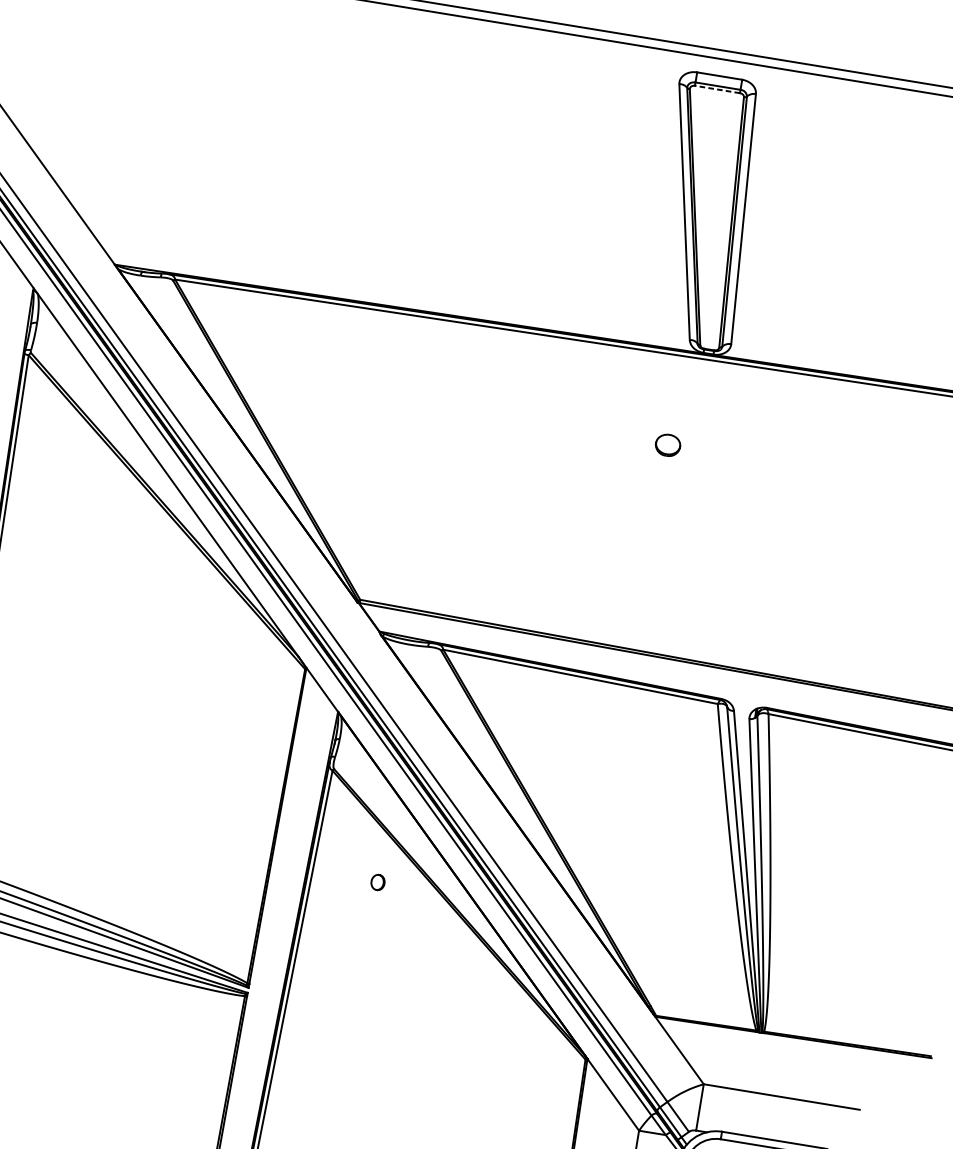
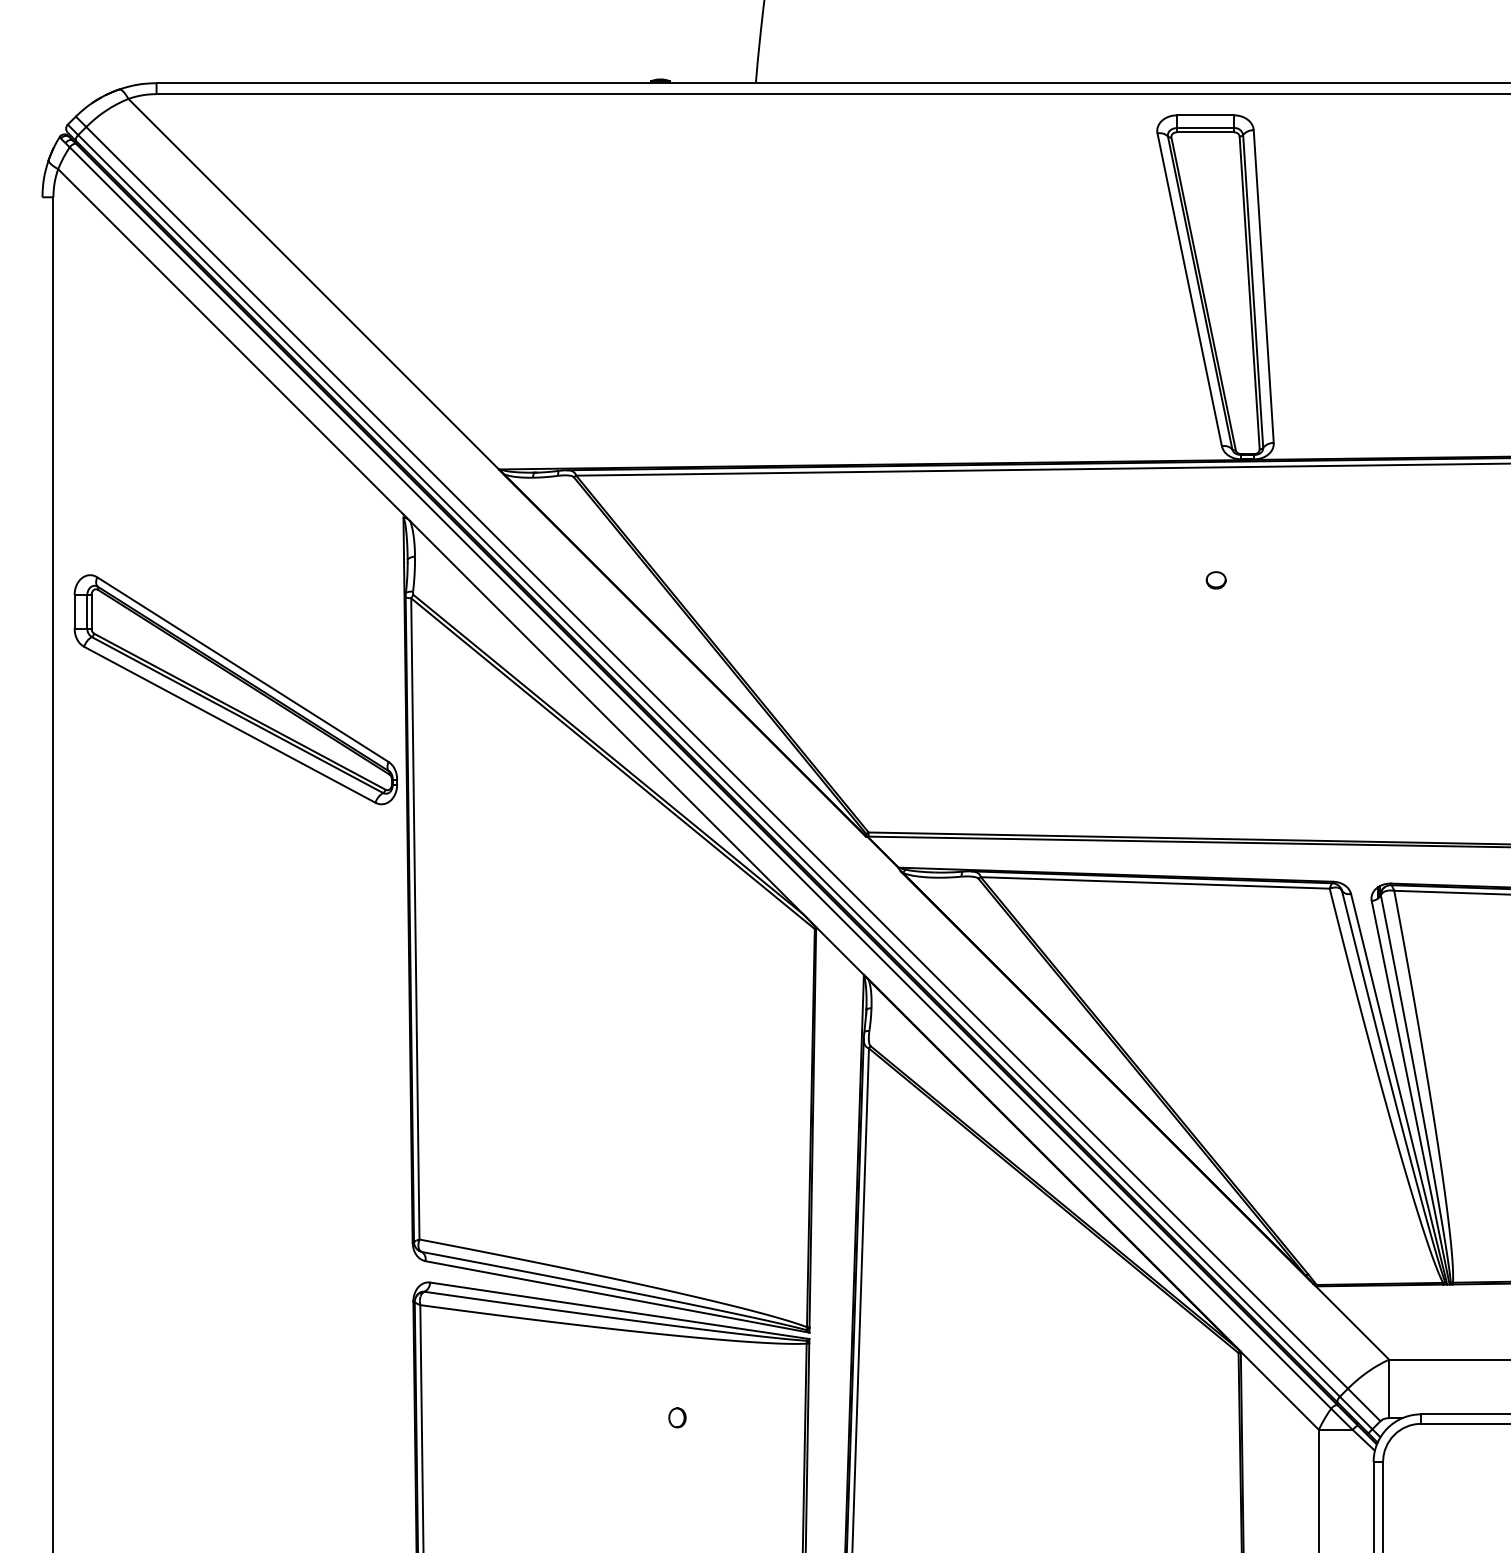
line: (717, 89) -> (1205, 132), dashed -> solid
part: (667, 445) -> (1215, 580), size x0.62
part: (378, 882) -> (677, 1417), moved

